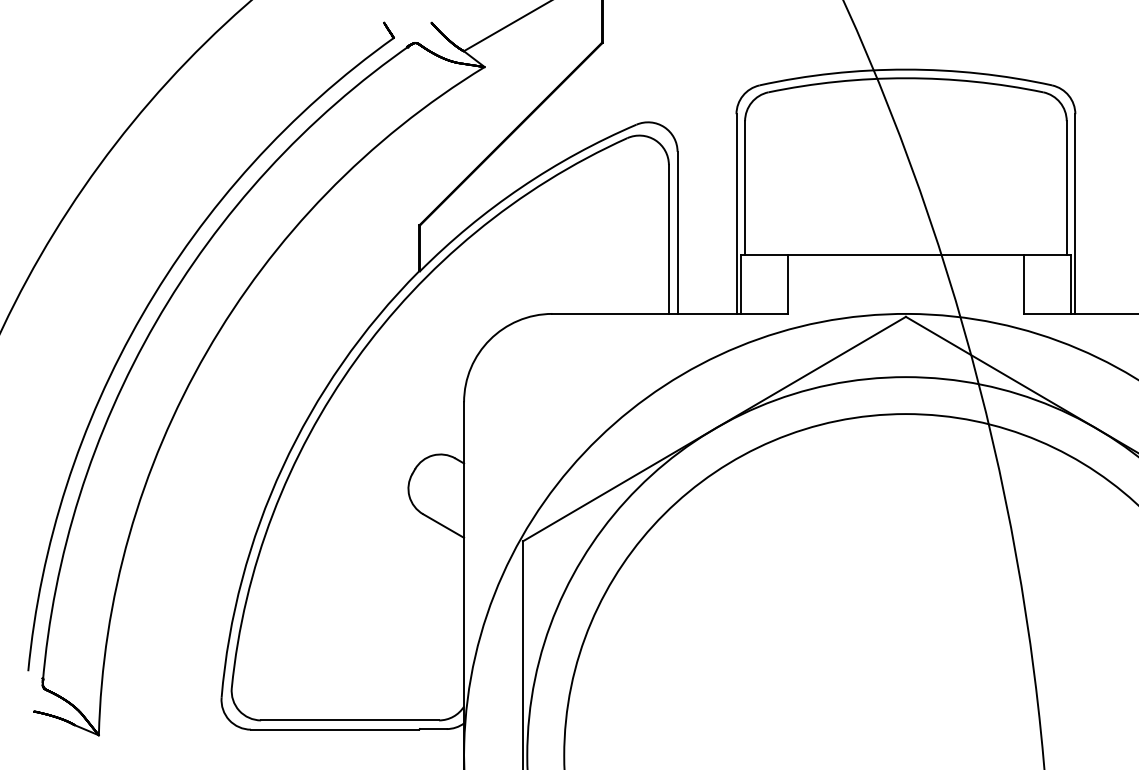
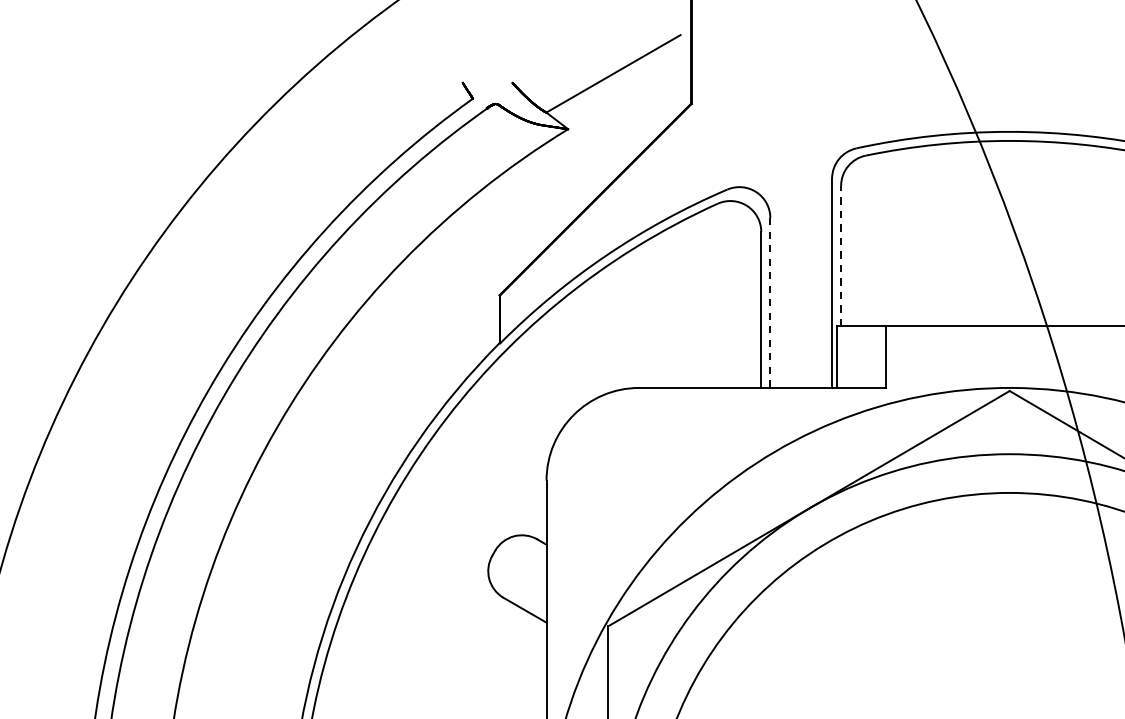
line: (745, 188) -> (841, 256), solid -> dashed
line: (677, 233) -> (770, 303), solid -> dashed

